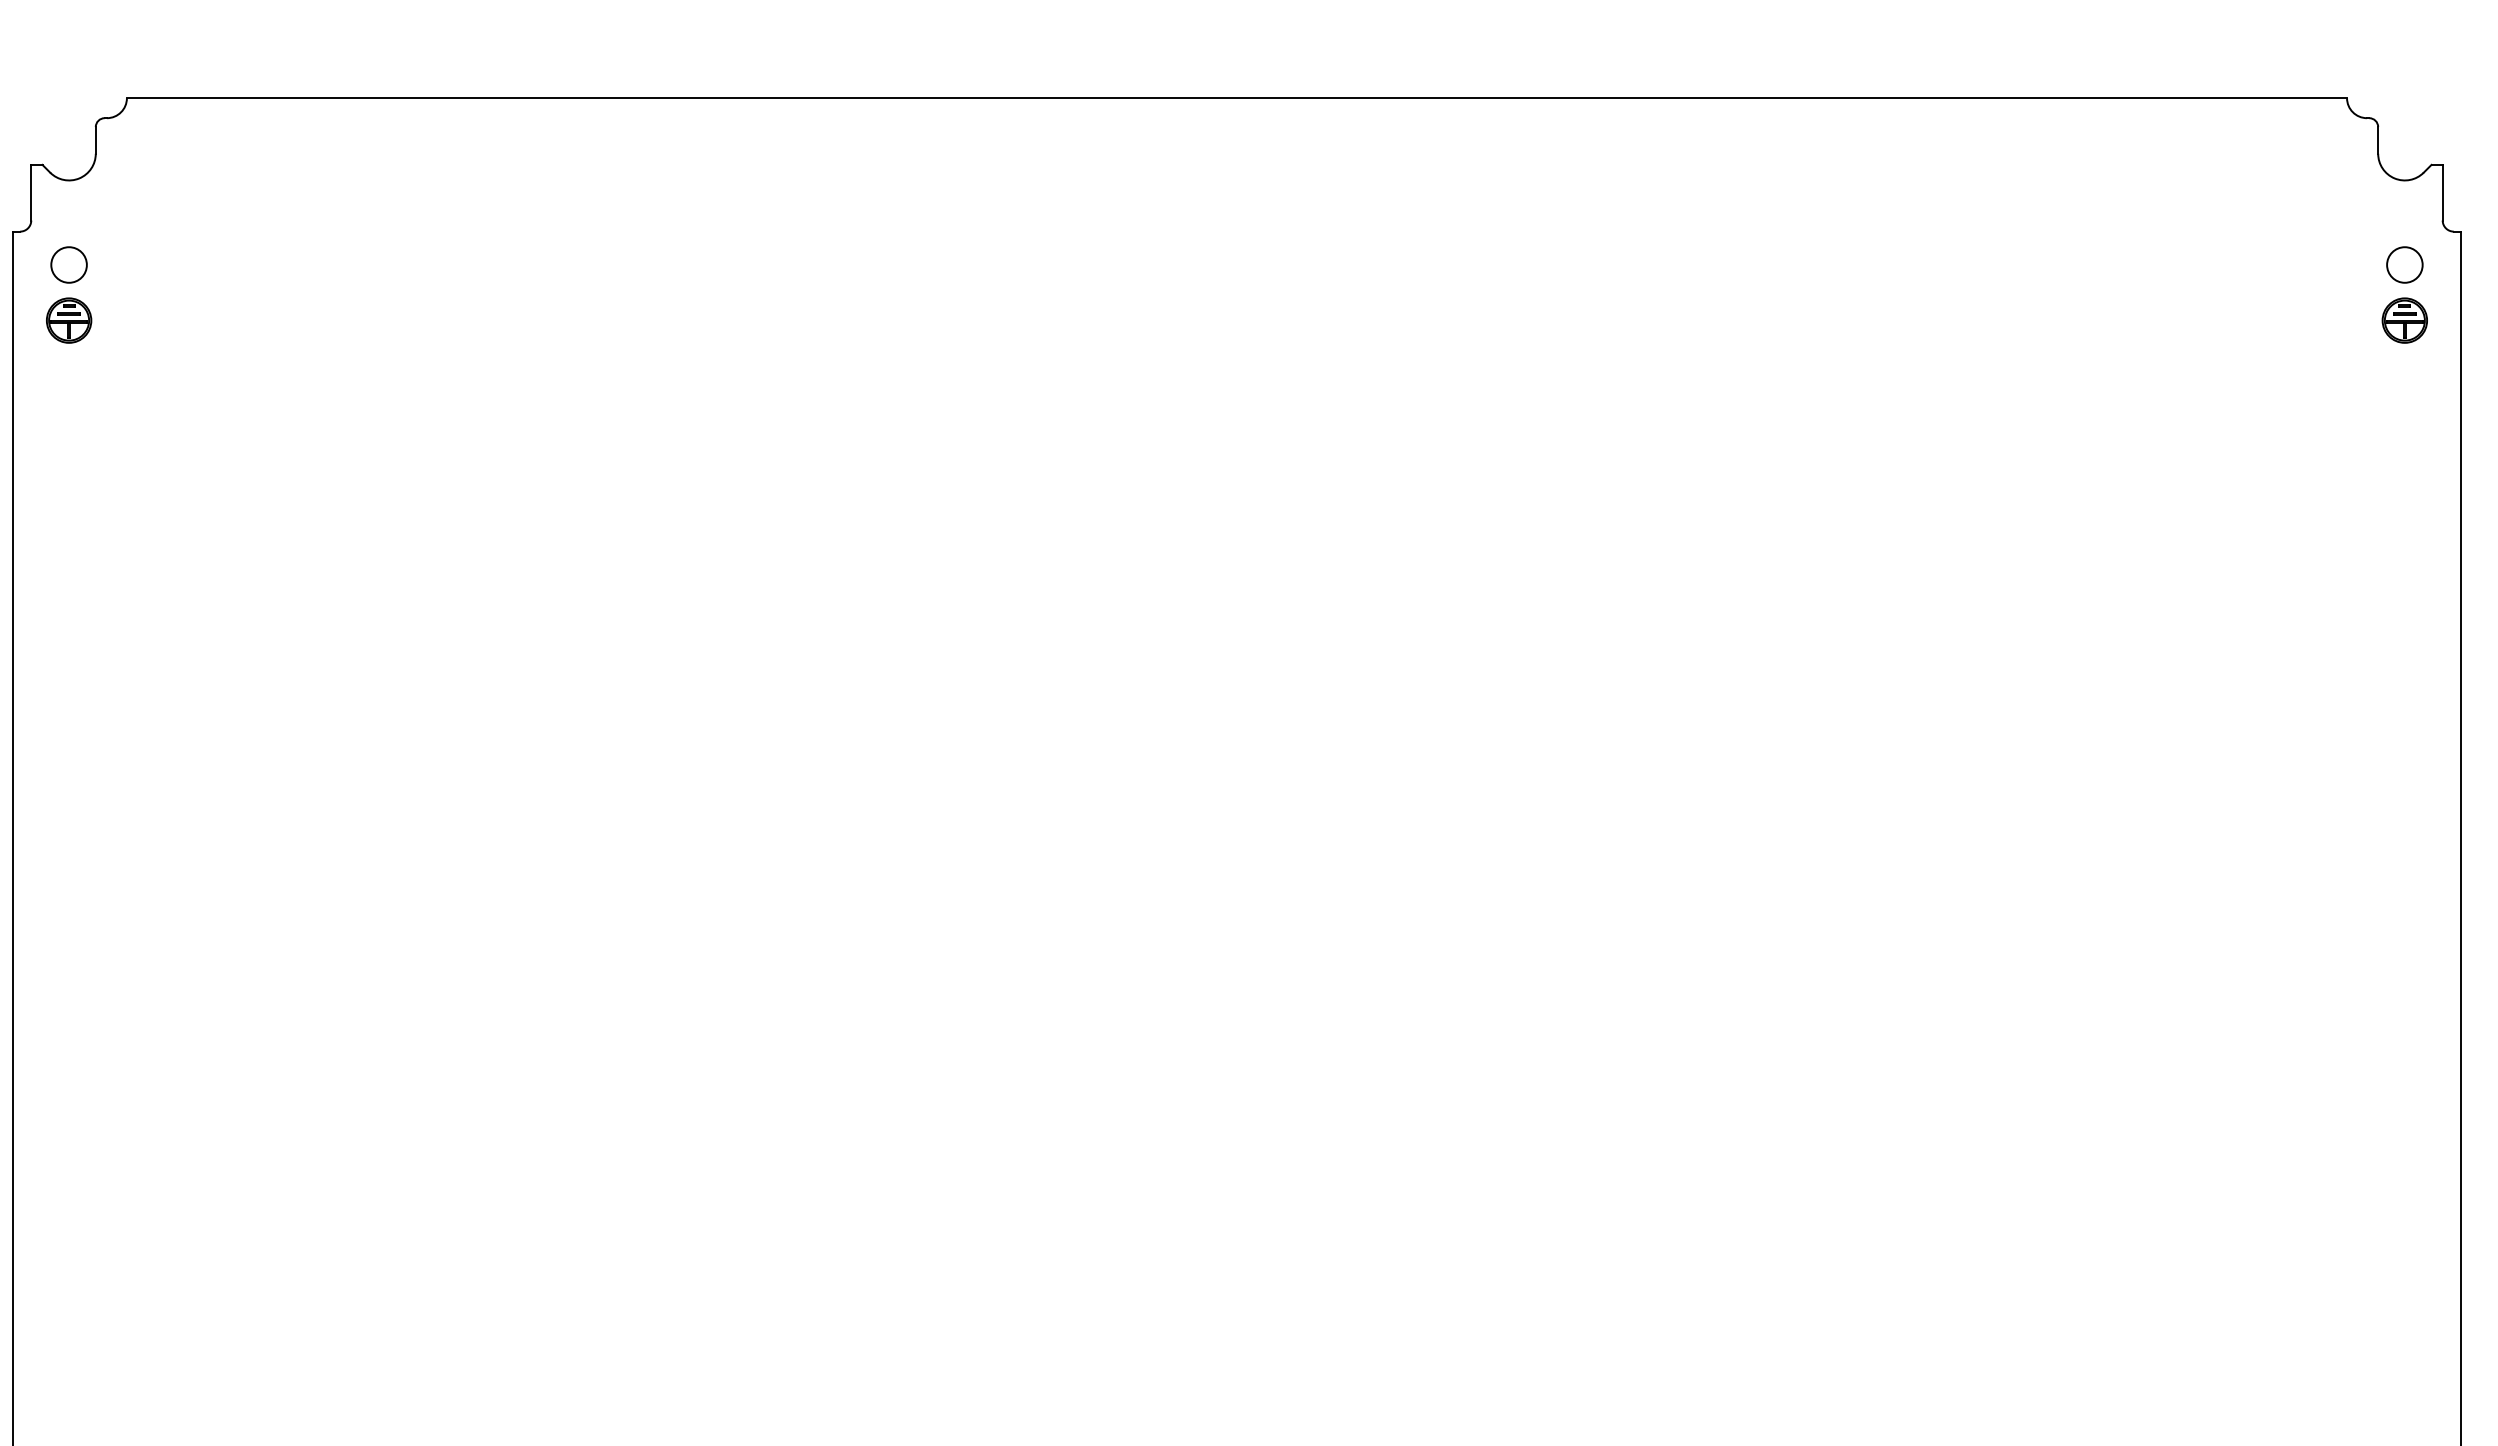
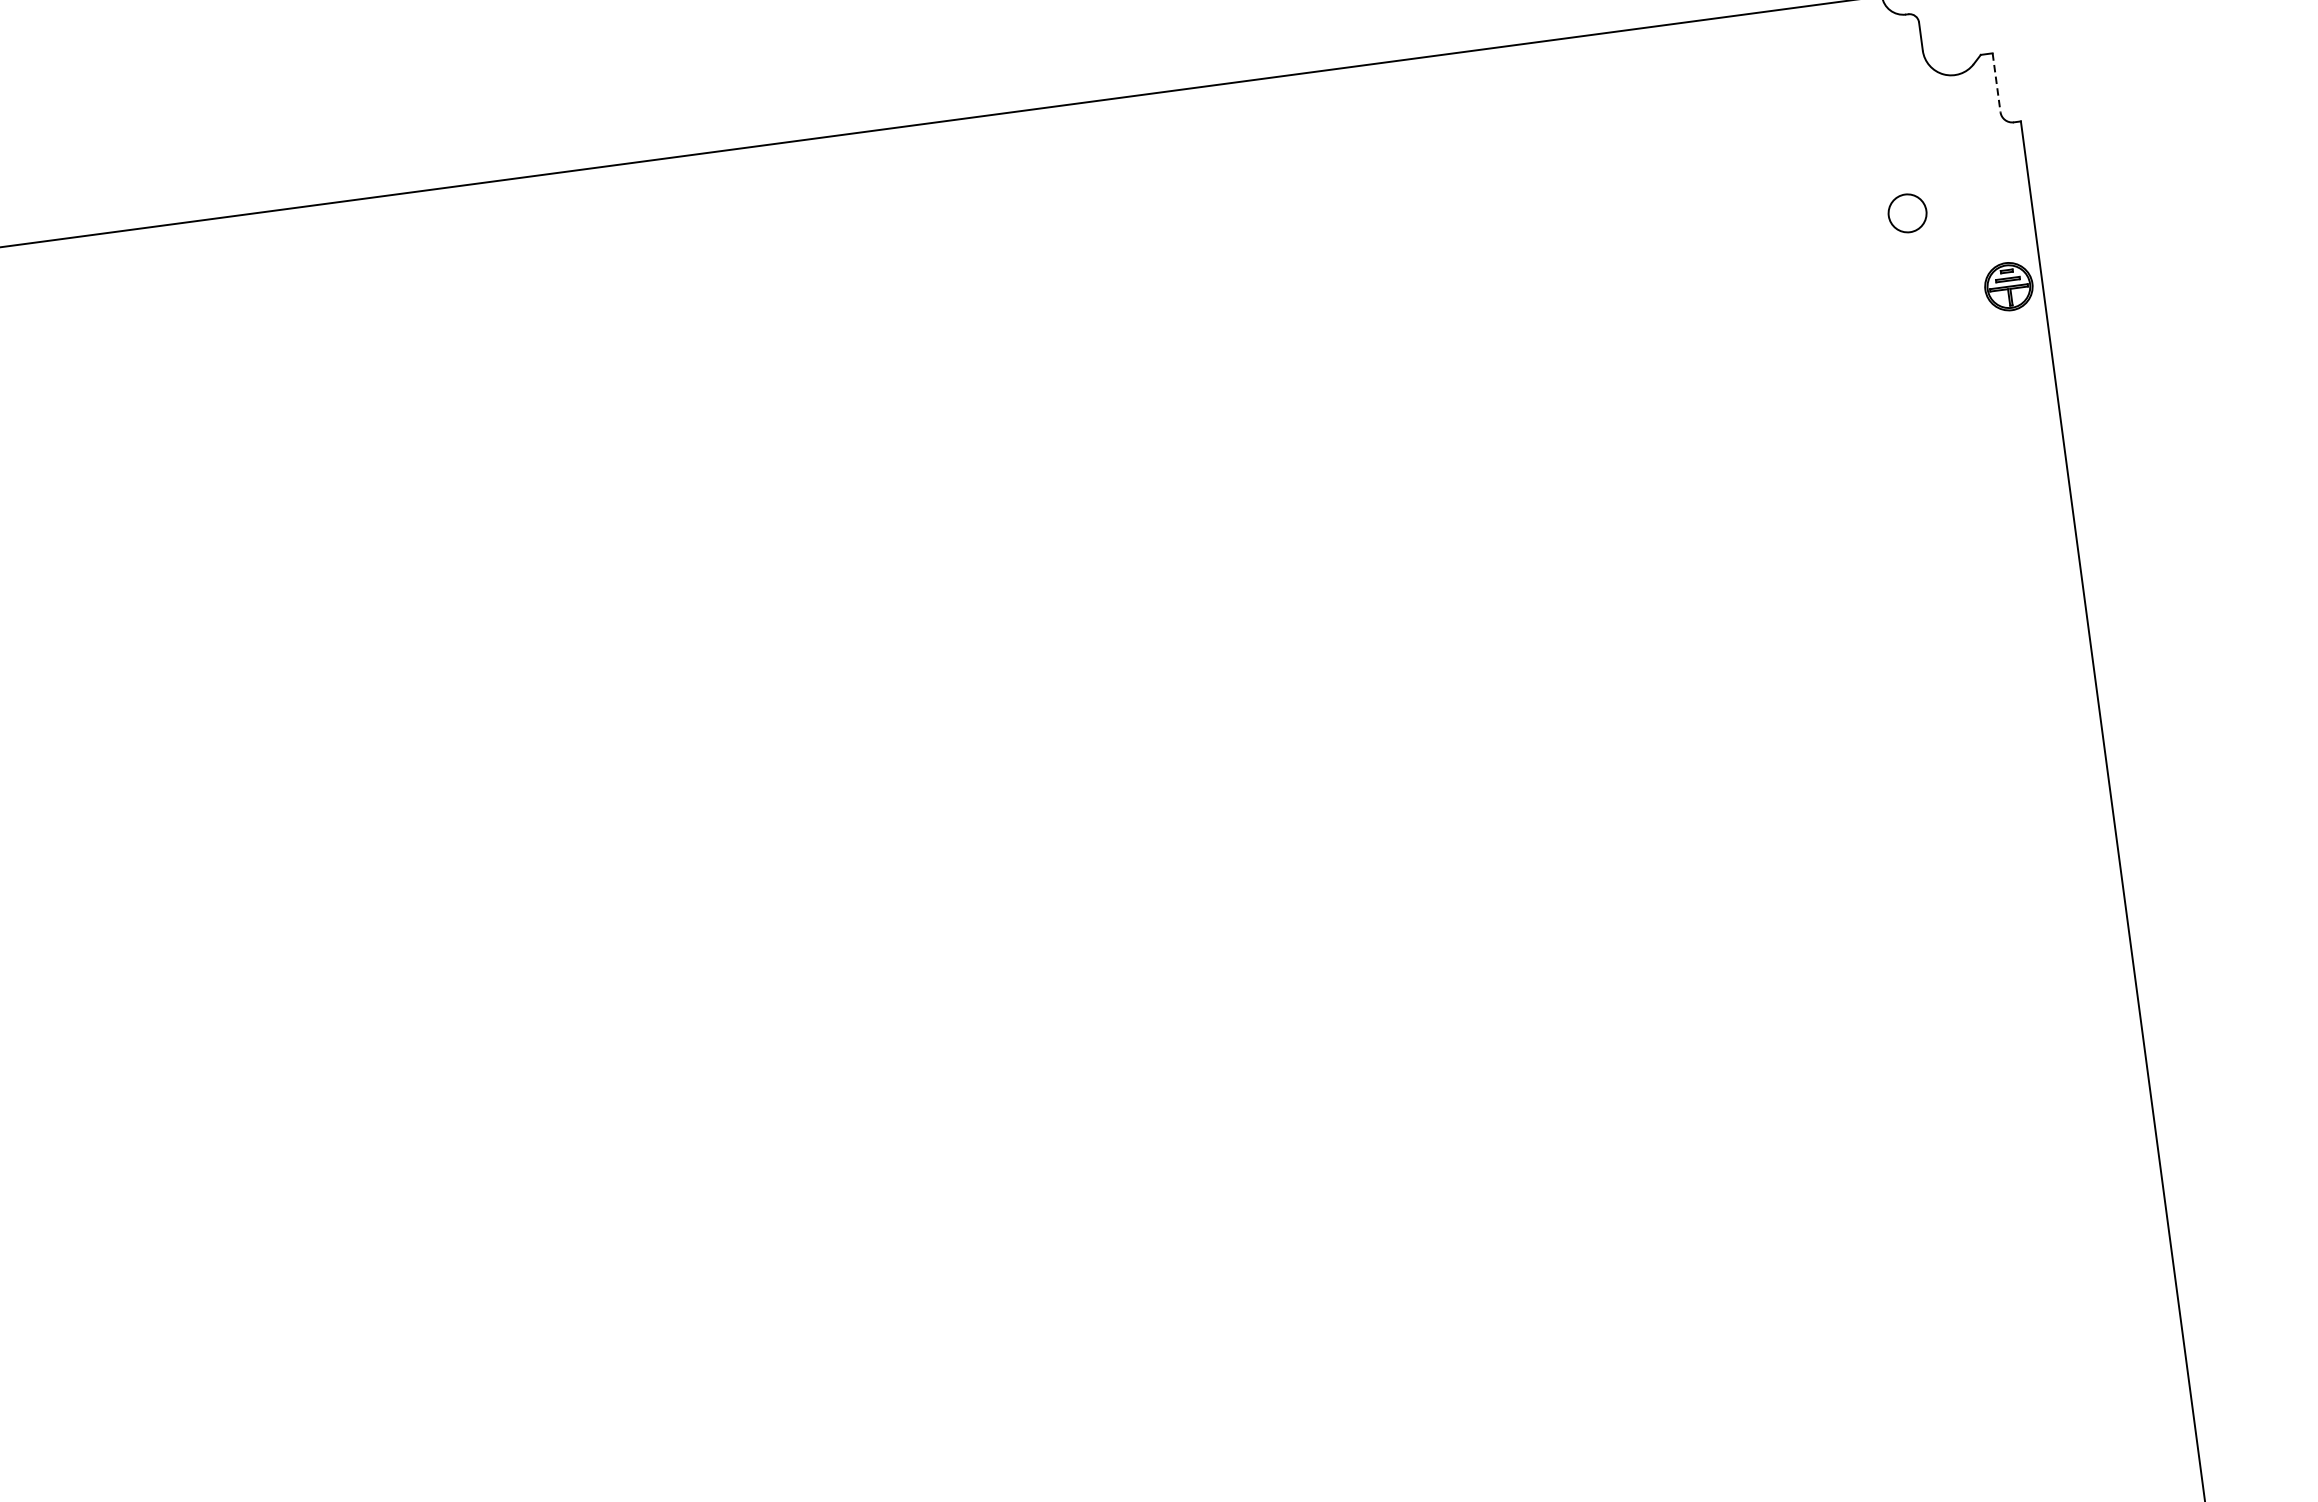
line: (2442, 192) -> (1996, 82), solid -> dashed
circle: (2404, 264) -> (1907, 212), moved
part: (2404, 320) -> (2008, 286), moved

